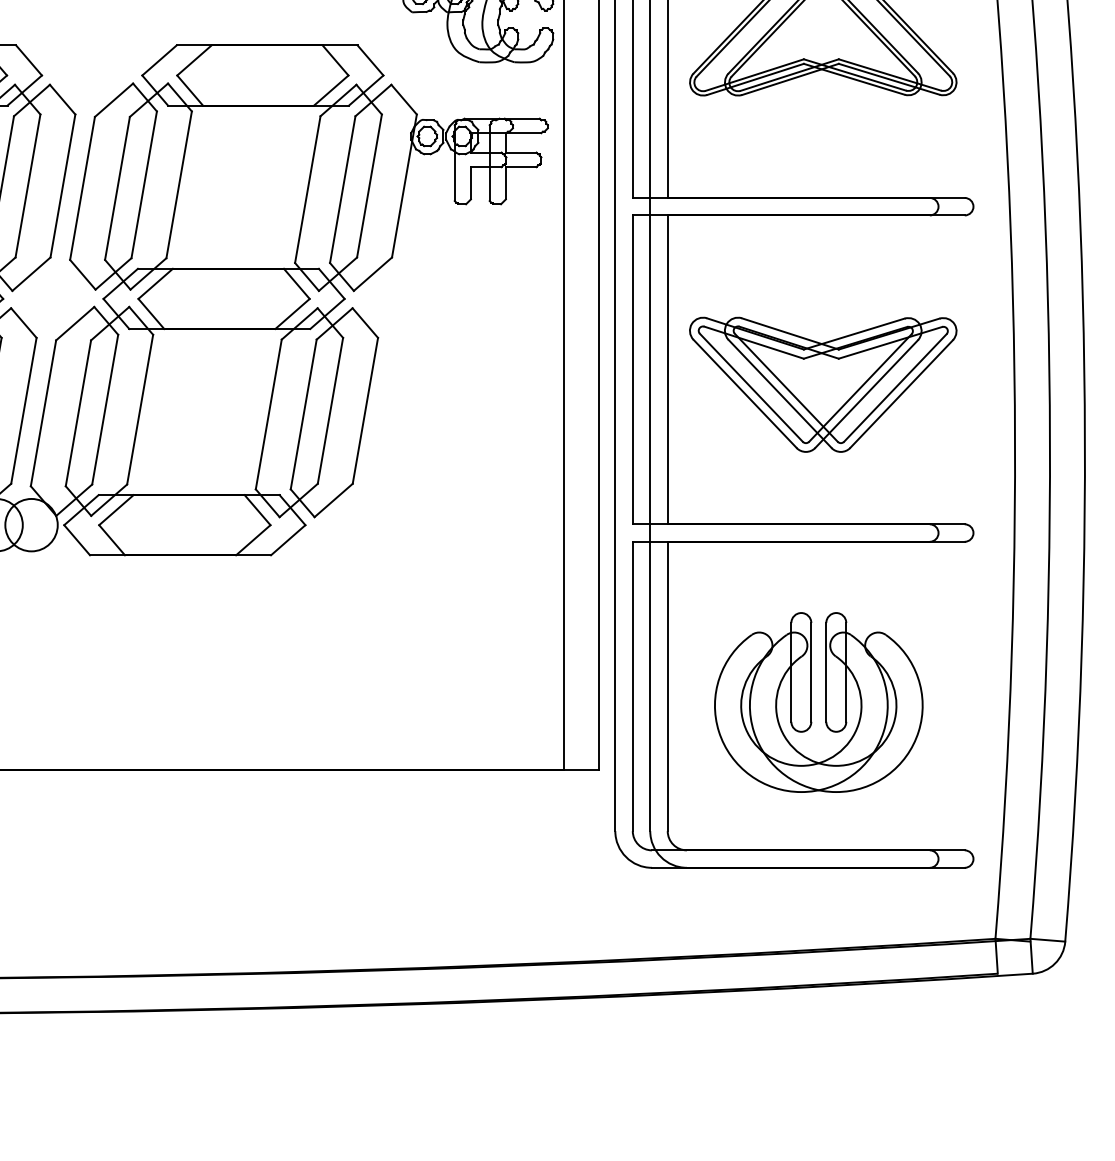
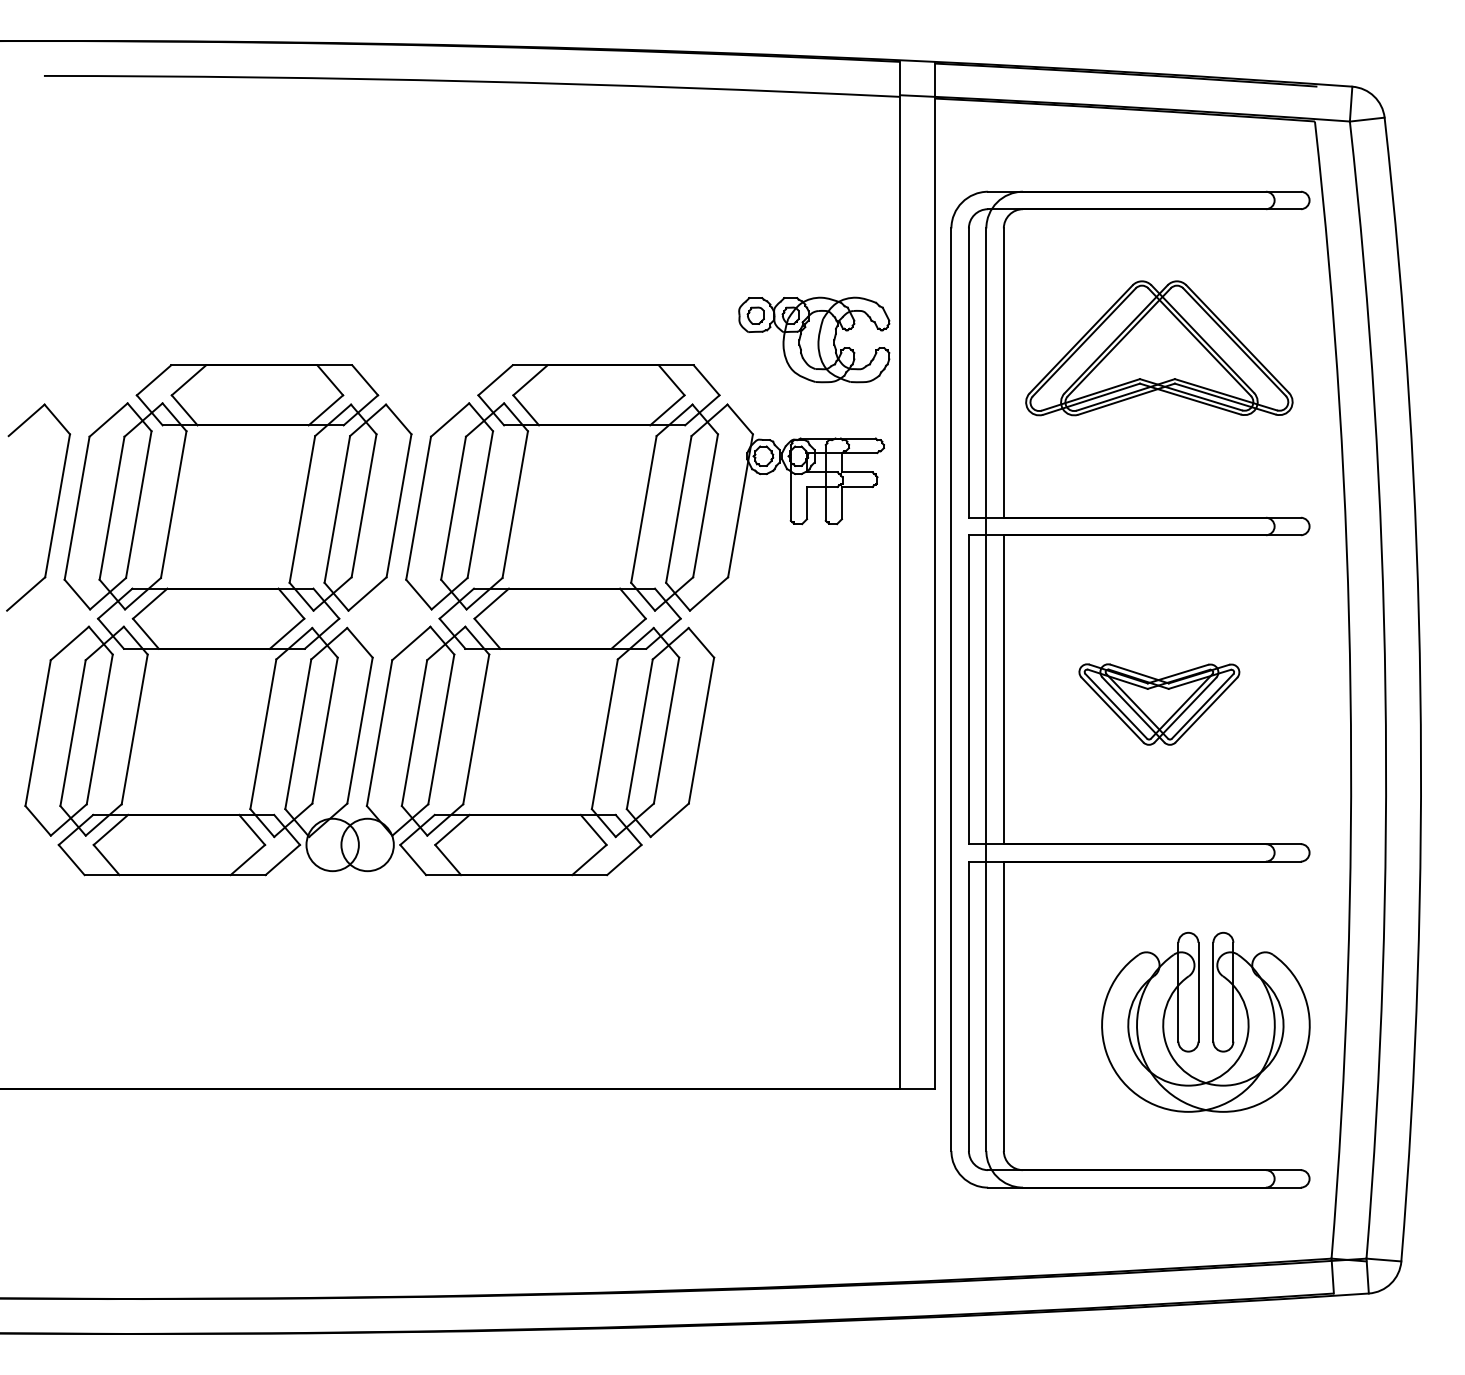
part: (823, 384) -> (1159, 704), size x0.6
part: (818, 701) -> (1205, 1021), moved

